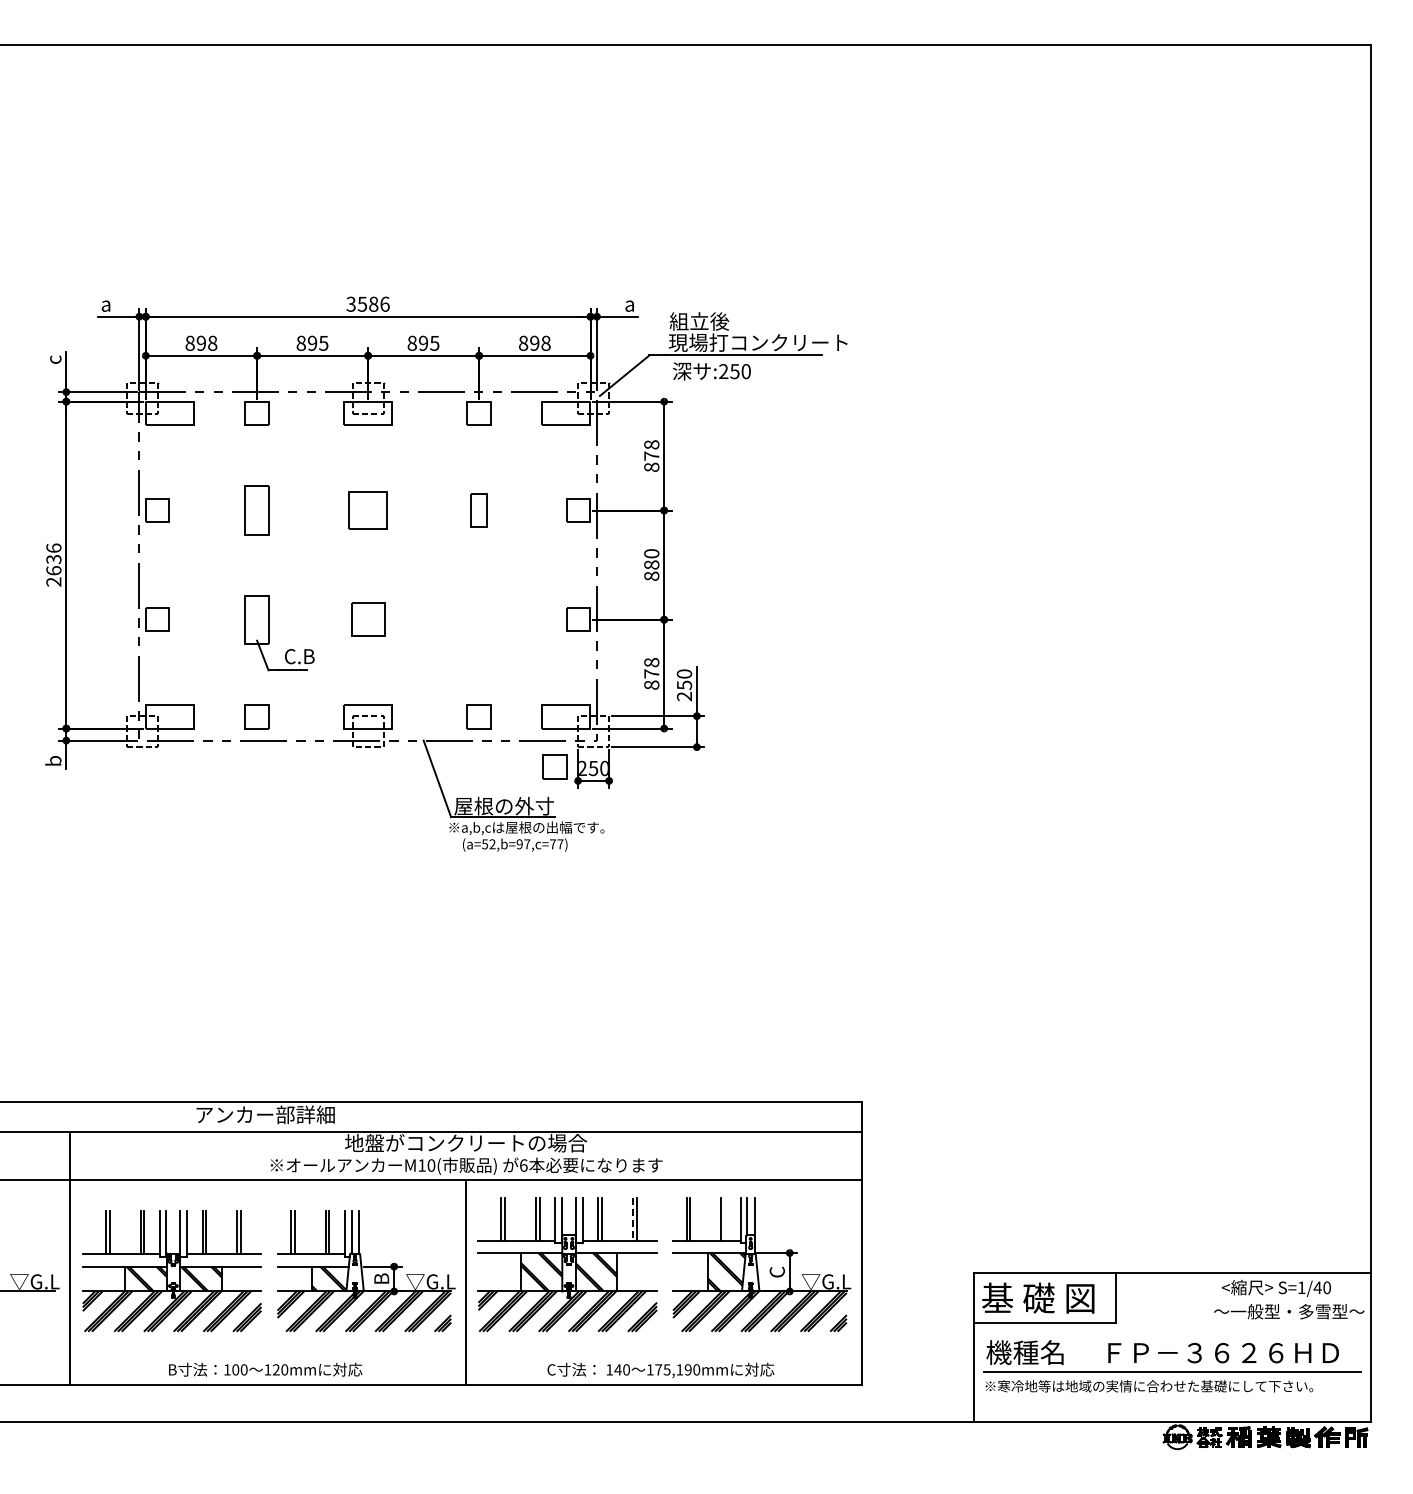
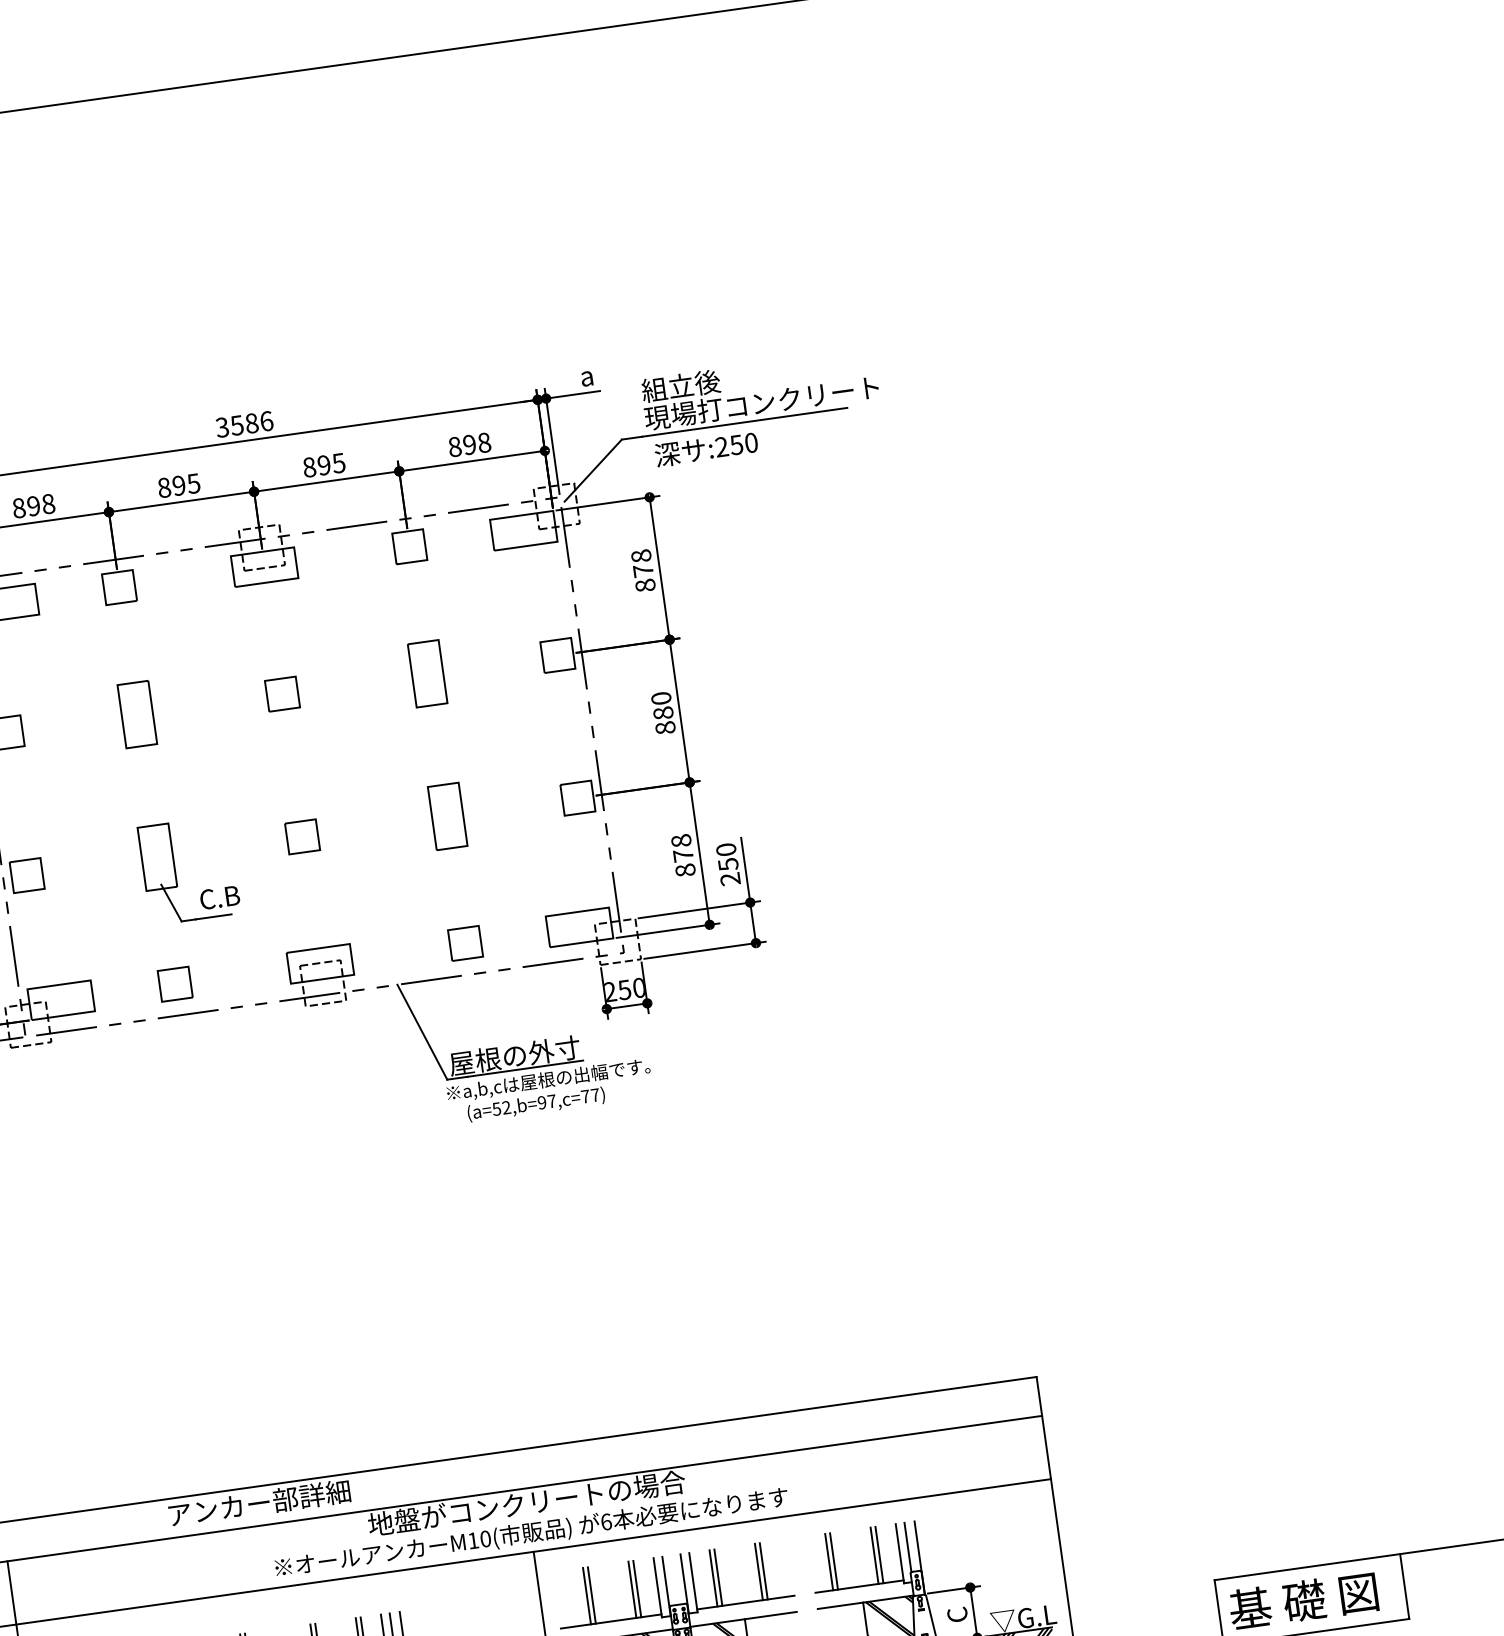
part: (367, 510) -> (281, 694), size x0.62
part: (478, 510) -> (426, 673), size x1.43
part: (367, 619) -> (301, 836), size x0.71
part: (478, 619) -> (446, 816), added
part: (554, 766) -> (573, 994), removed
line: (725, 1218) -> (879, 1554), added
line: (632, 1219) -> (758, 1572), dashed -> solid

